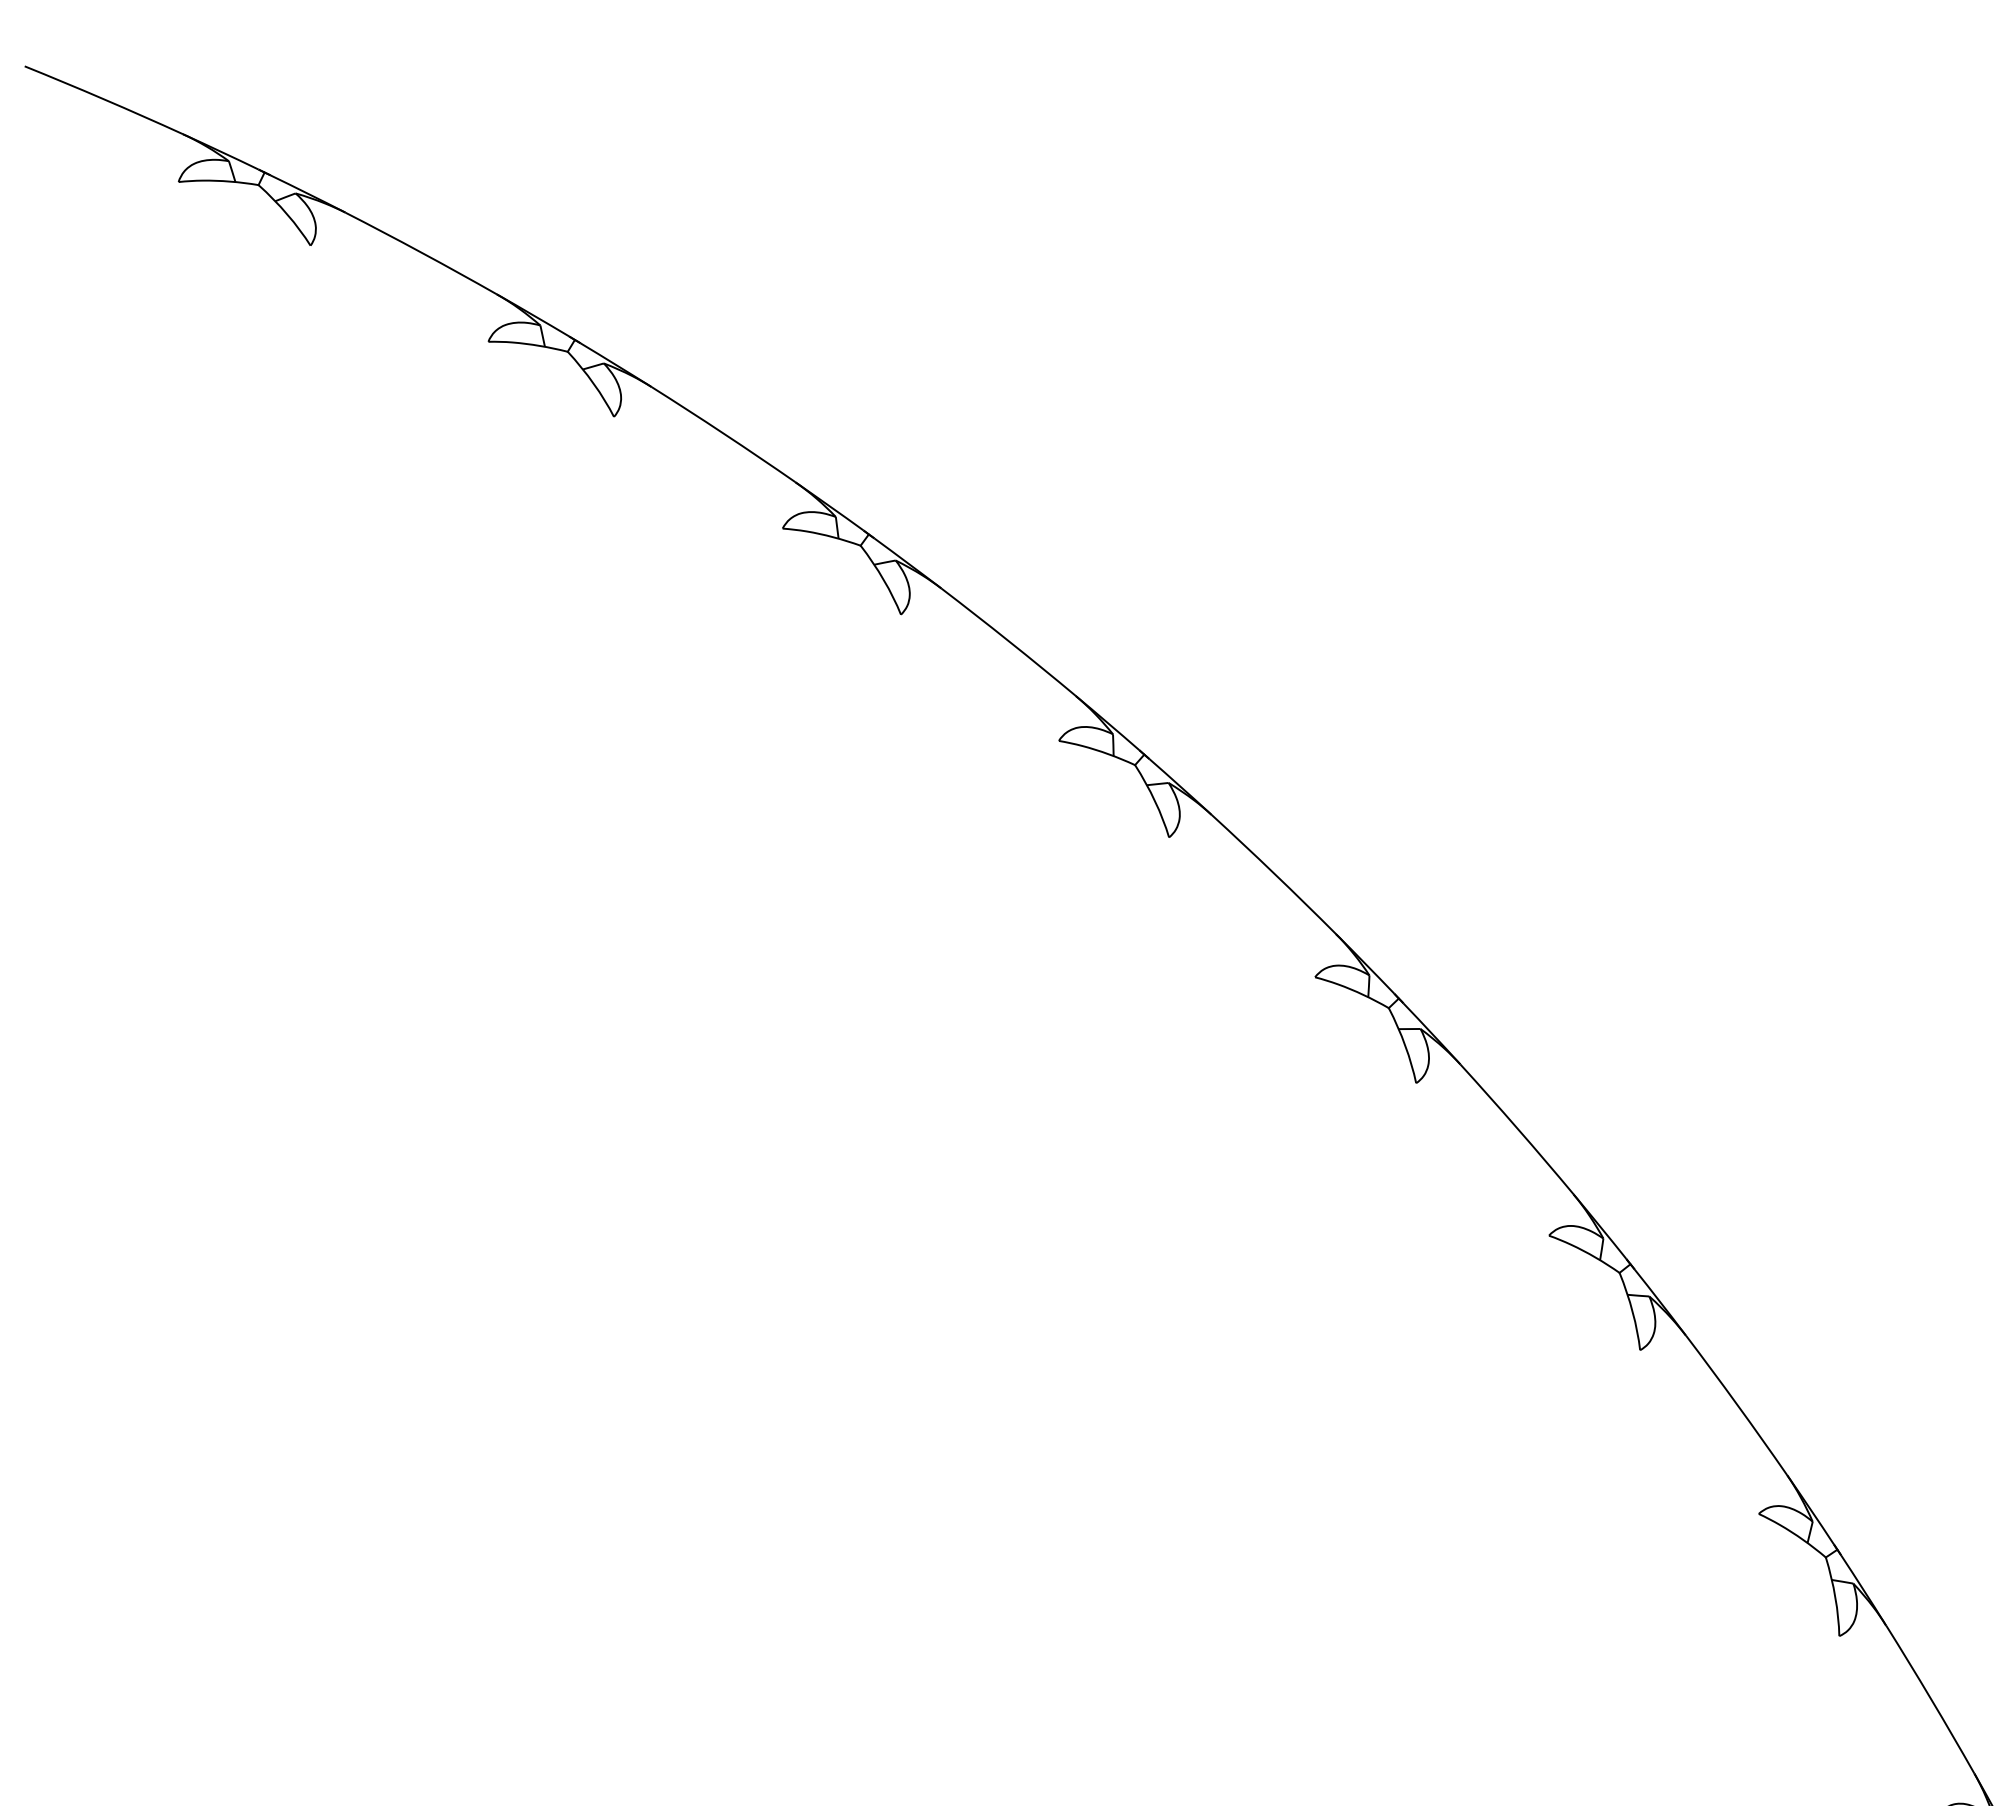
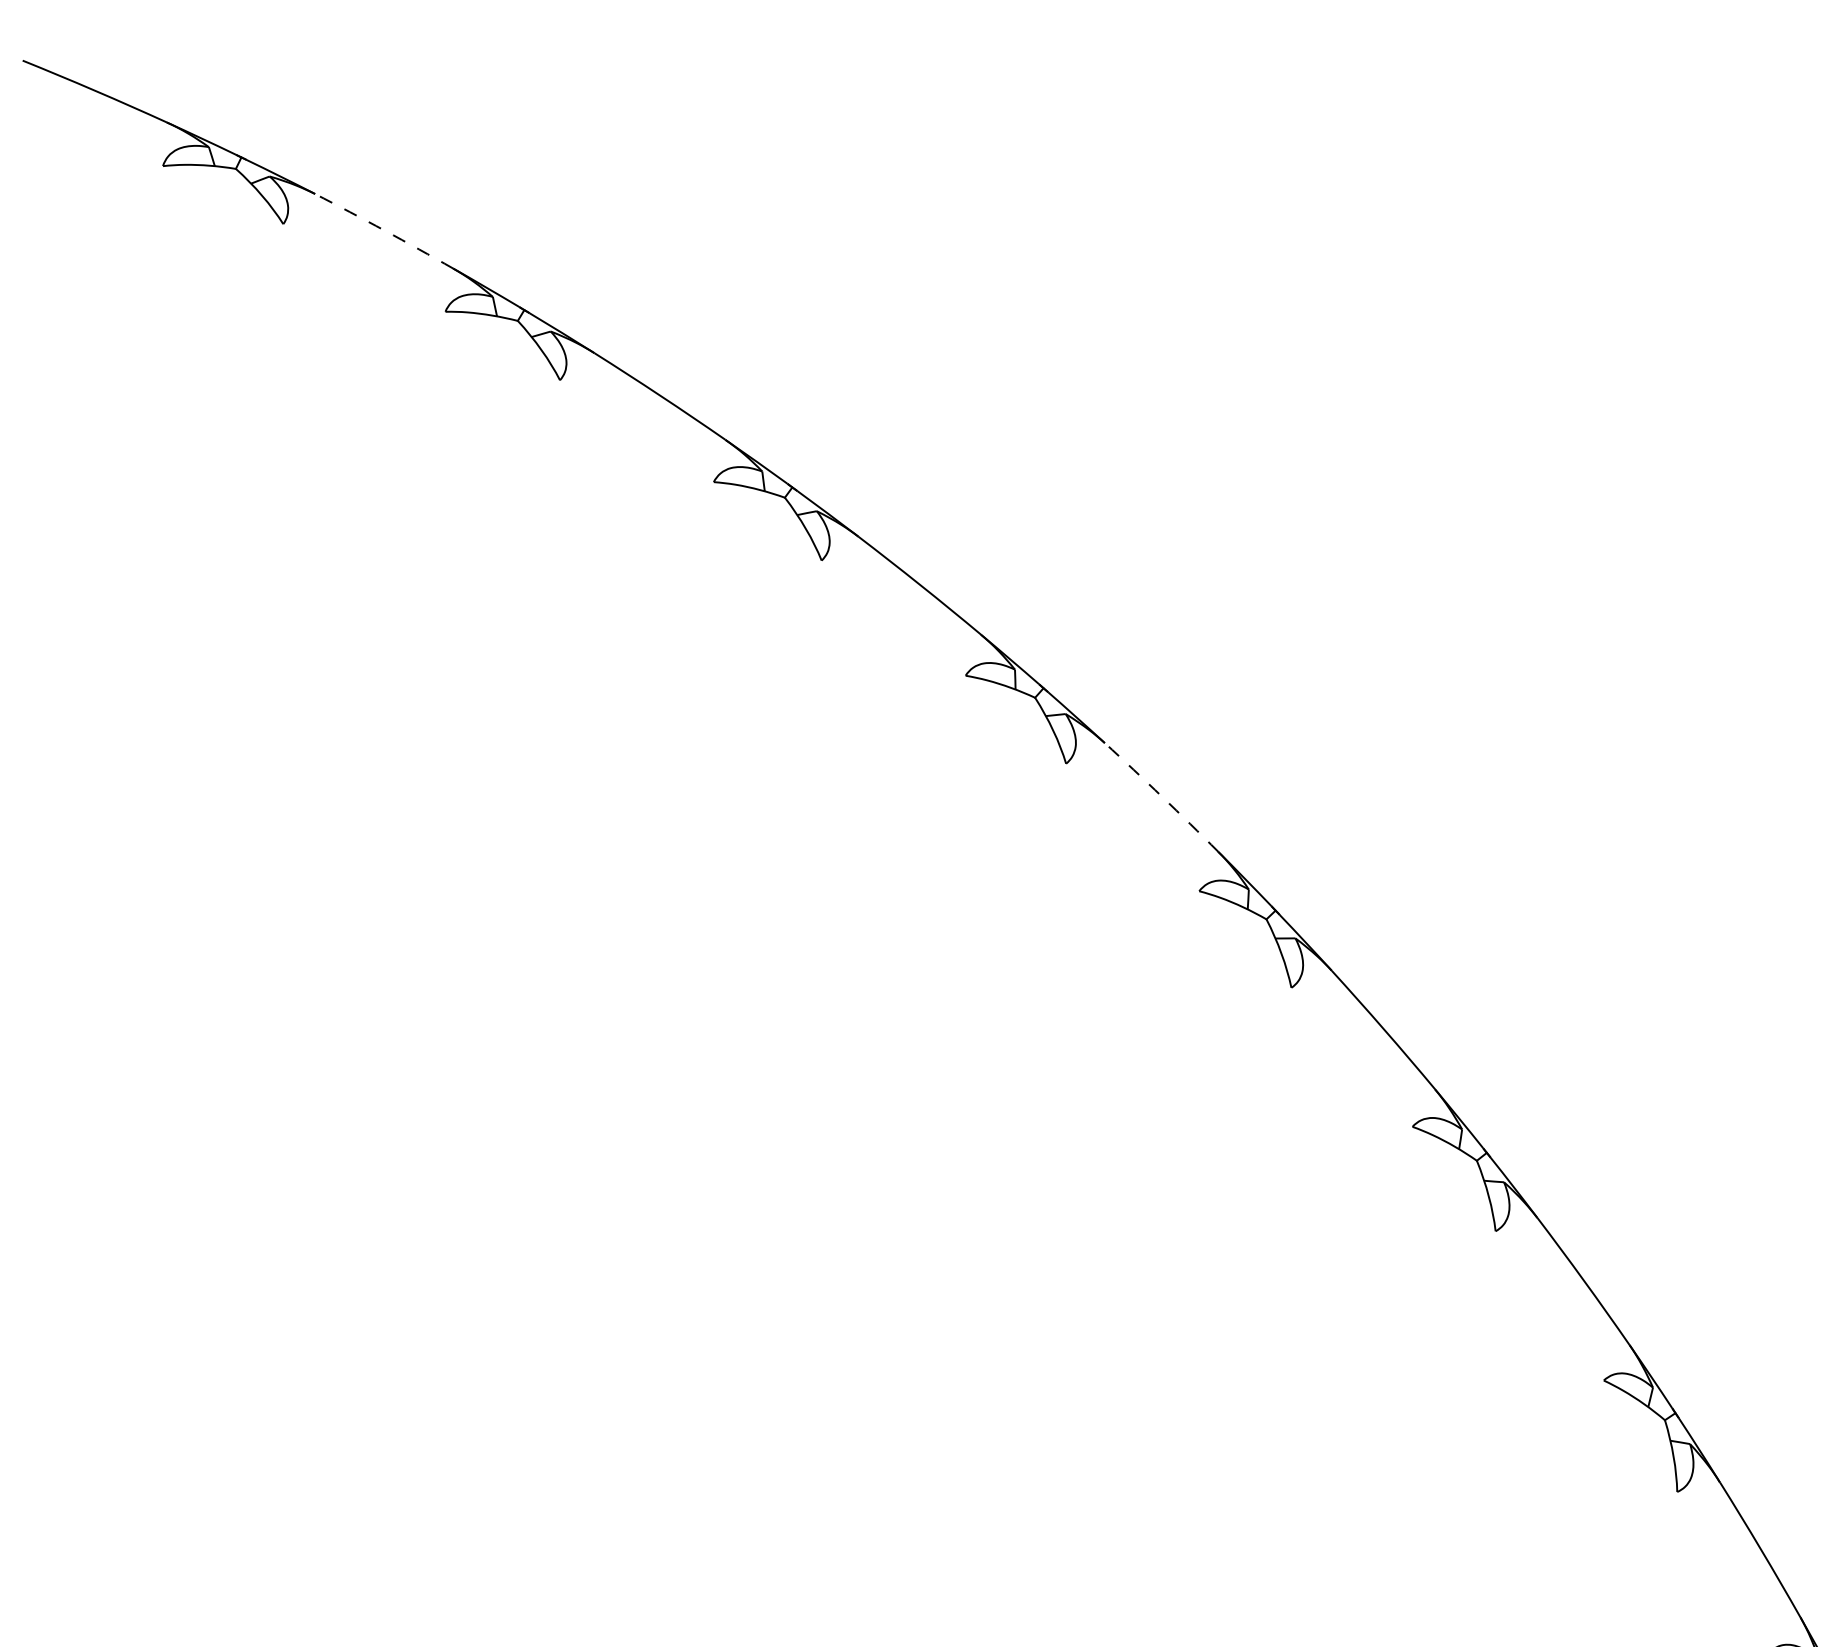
arc: (421, 252) -> (384, 230), solid -> dashed
arc: (1274, 873) -> (1162, 796), solid -> dashed

